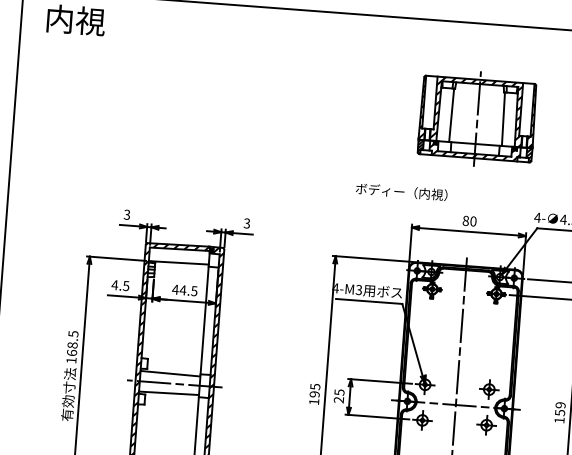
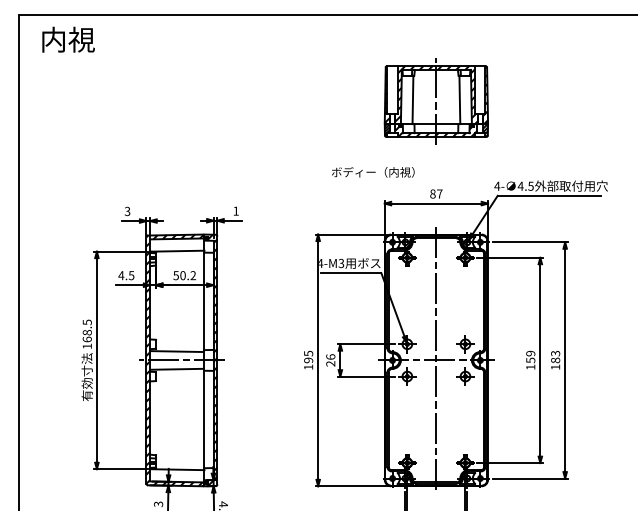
text: (473, 220) -> (439, 193), 80 -> 87
text: (246, 222) -> (235, 210), 3 -> 1
text: (184, 290) -> (184, 275), 44.5 -> 50.2
text: (339, 391) -> (330, 356), 25 -> 26

